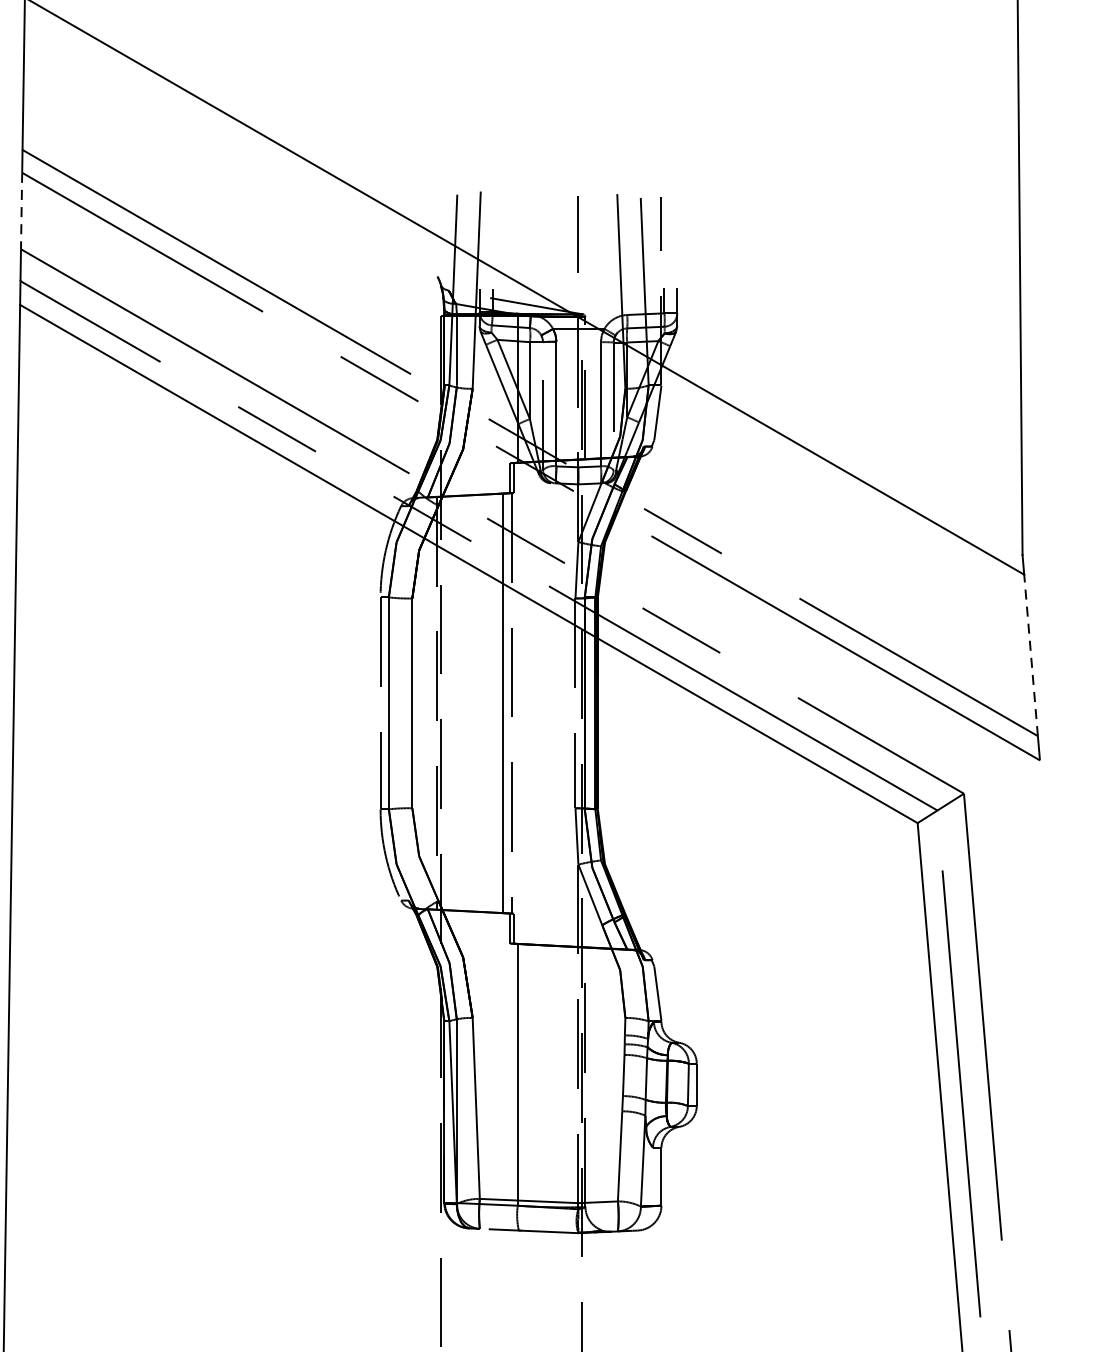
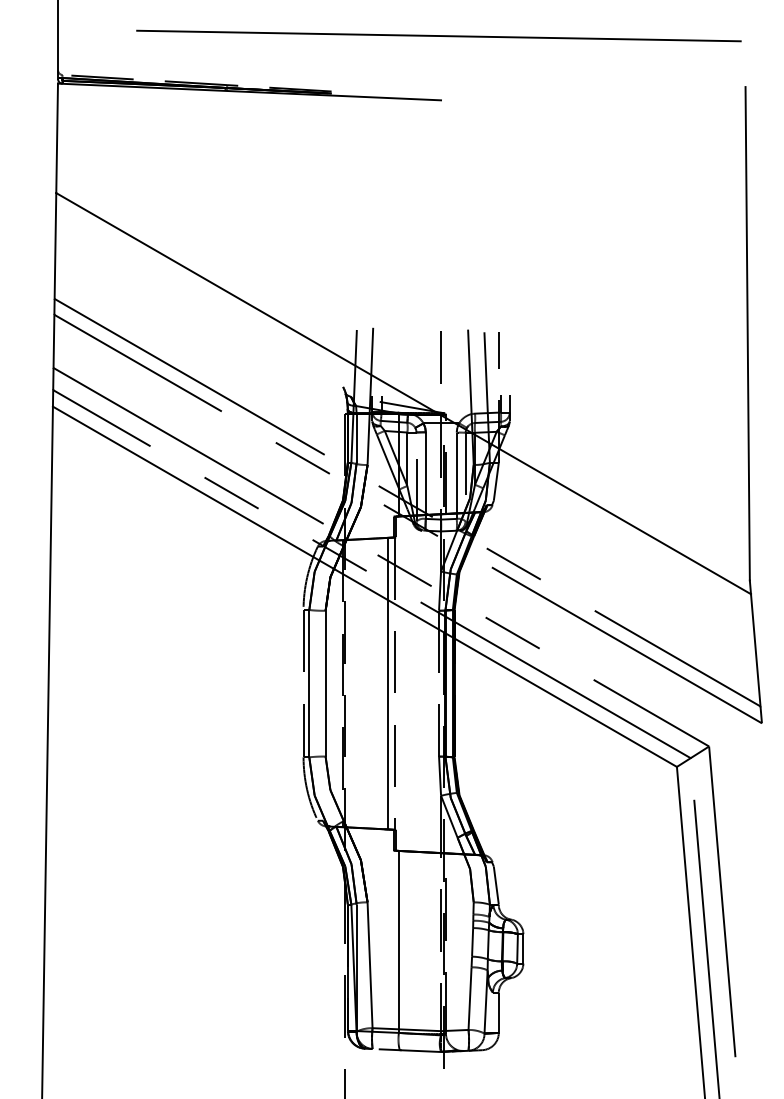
line: (20, 211) -> (53, 341), dashed -> solid
line: (1030, 654) -> (755, 649), dashed -> solid

